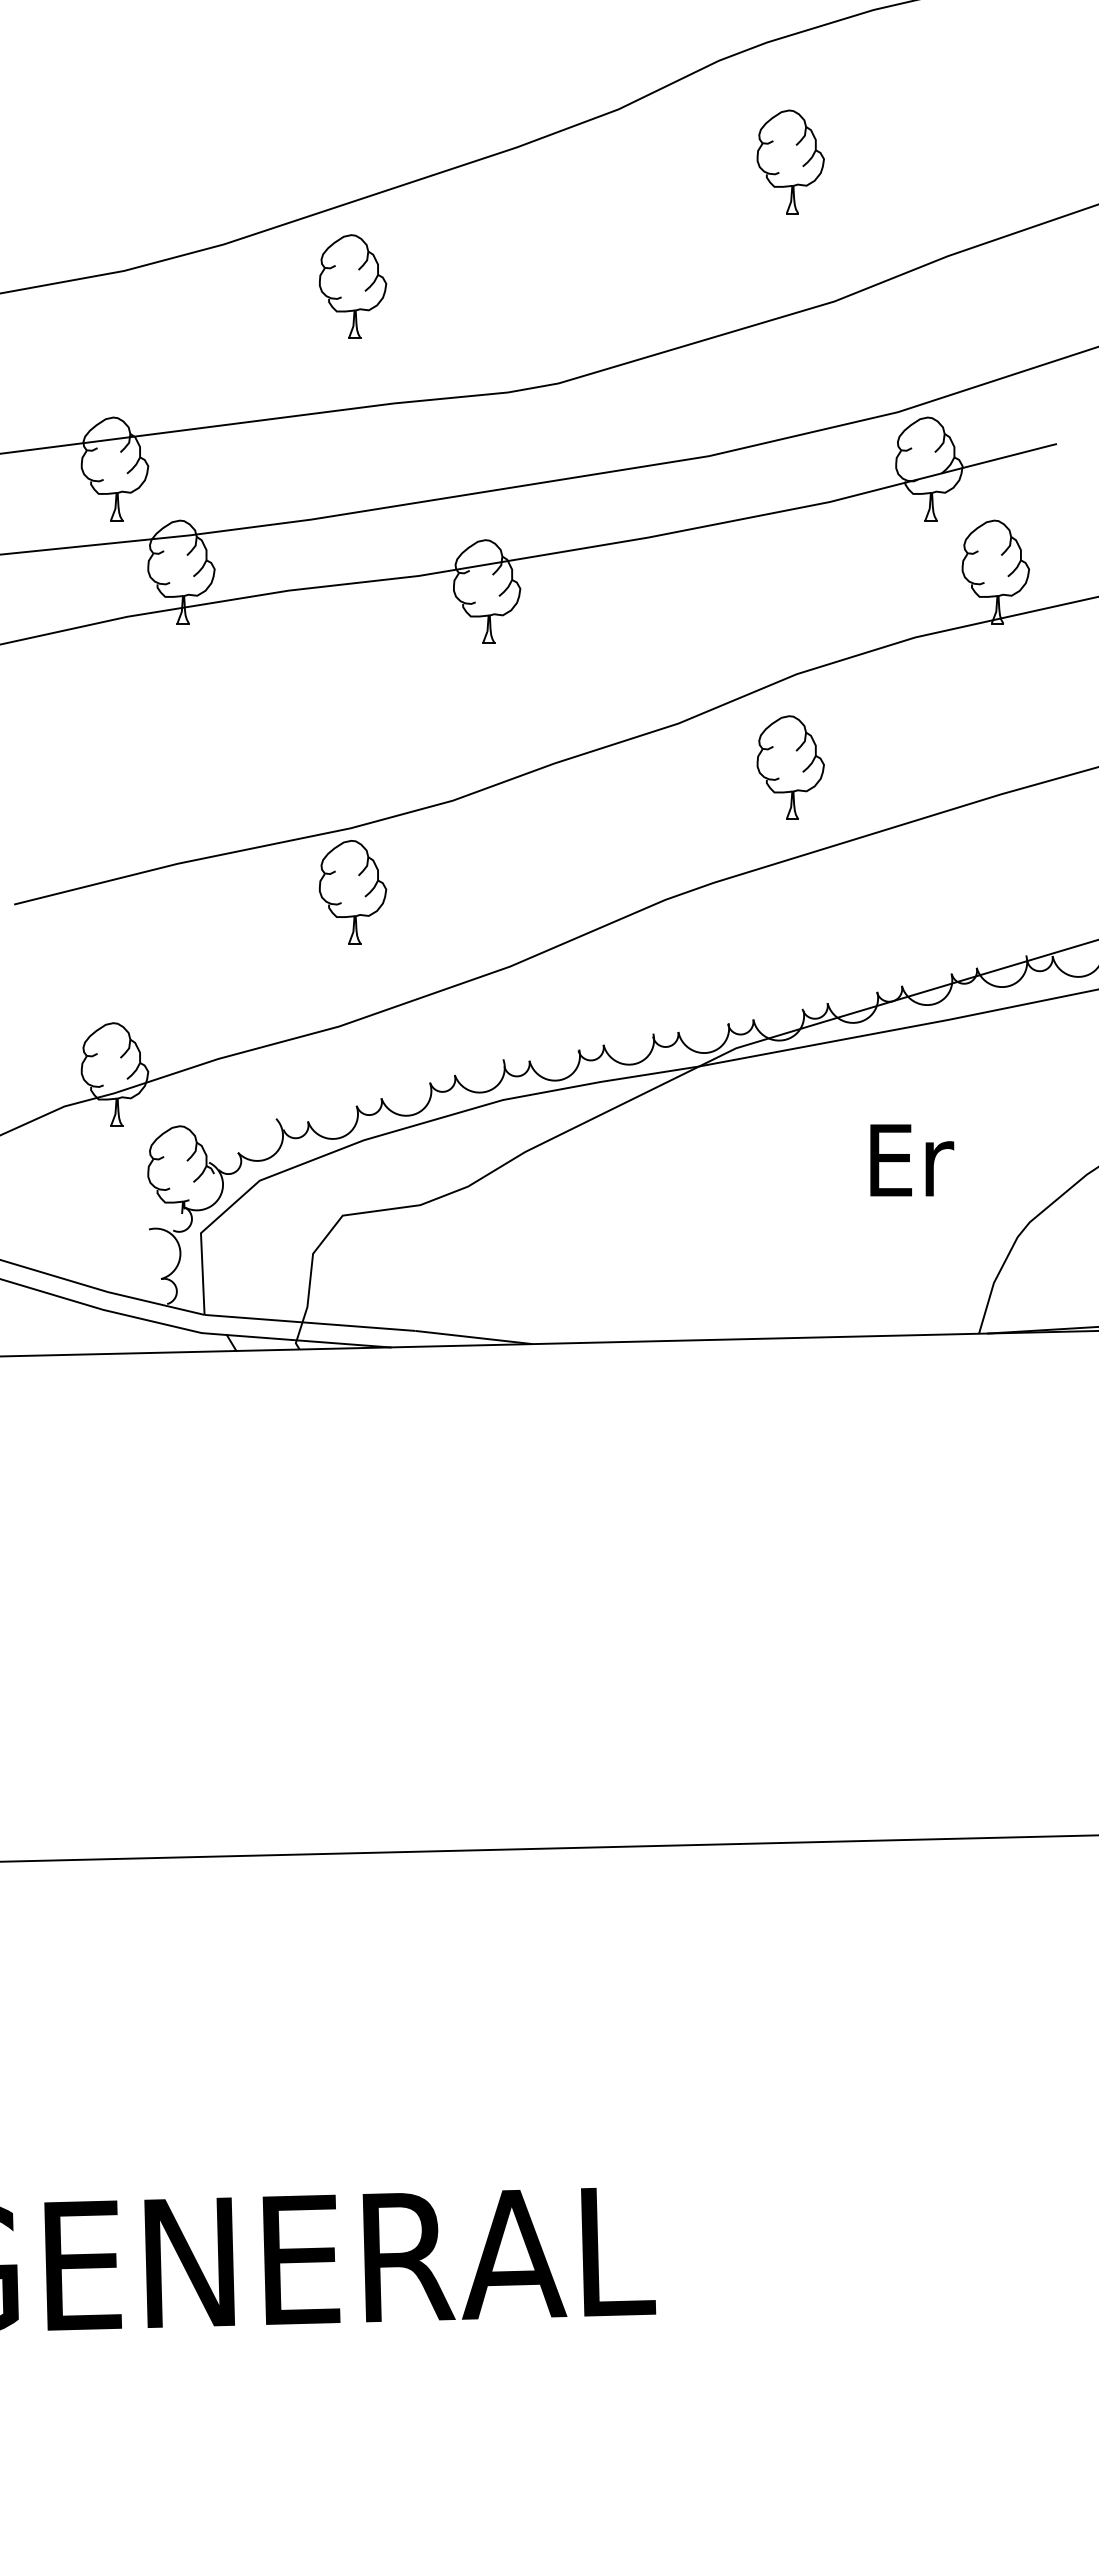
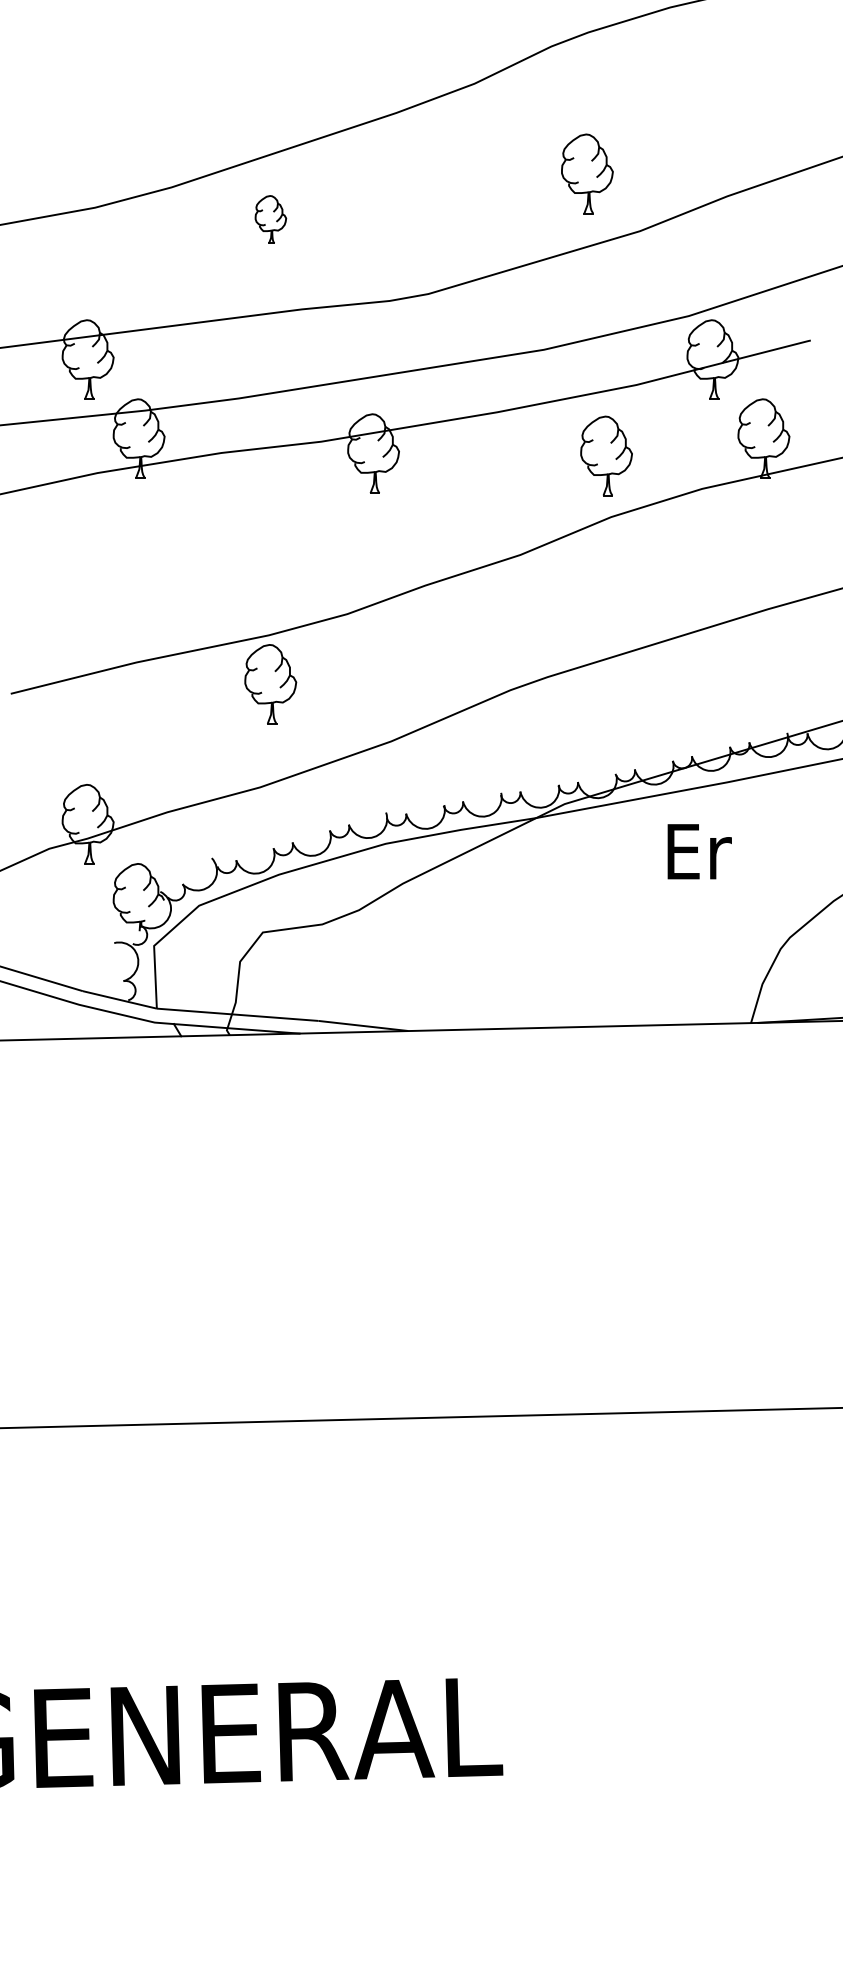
part: (790, 161) -> (587, 173), moved
part: (353, 286) -> (271, 219), size x0.6
part: (790, 767) -> (606, 455), moved
text: (912, 1160) -> (699, 851), moved

